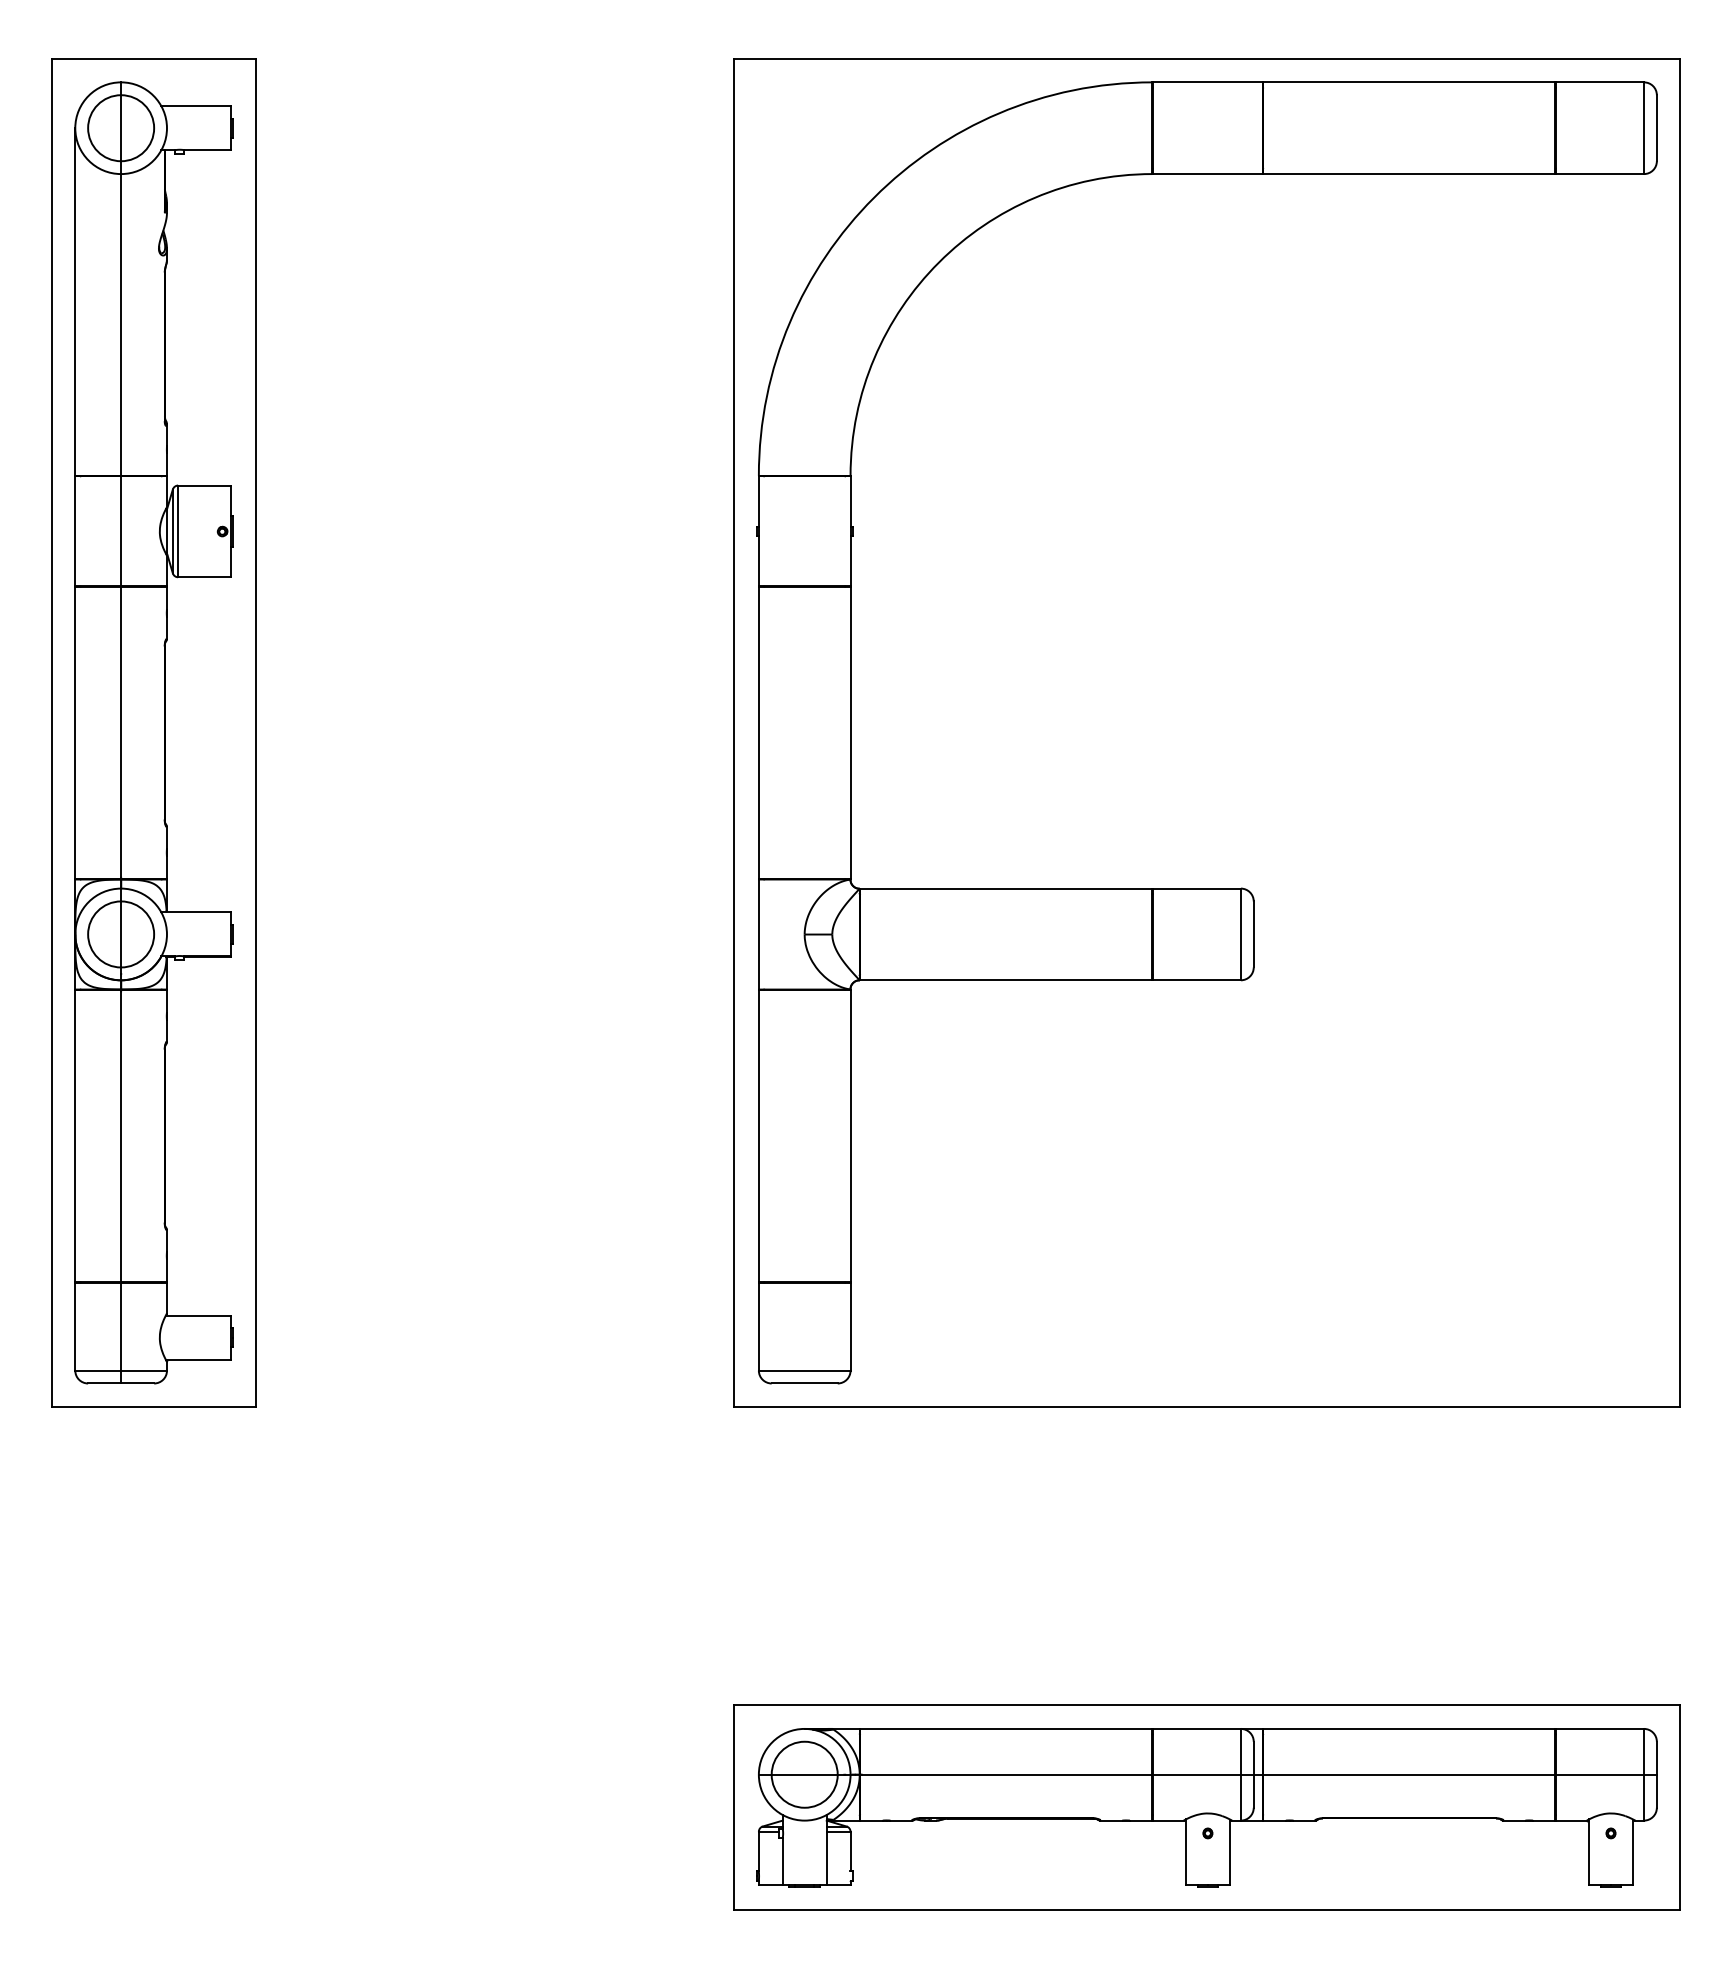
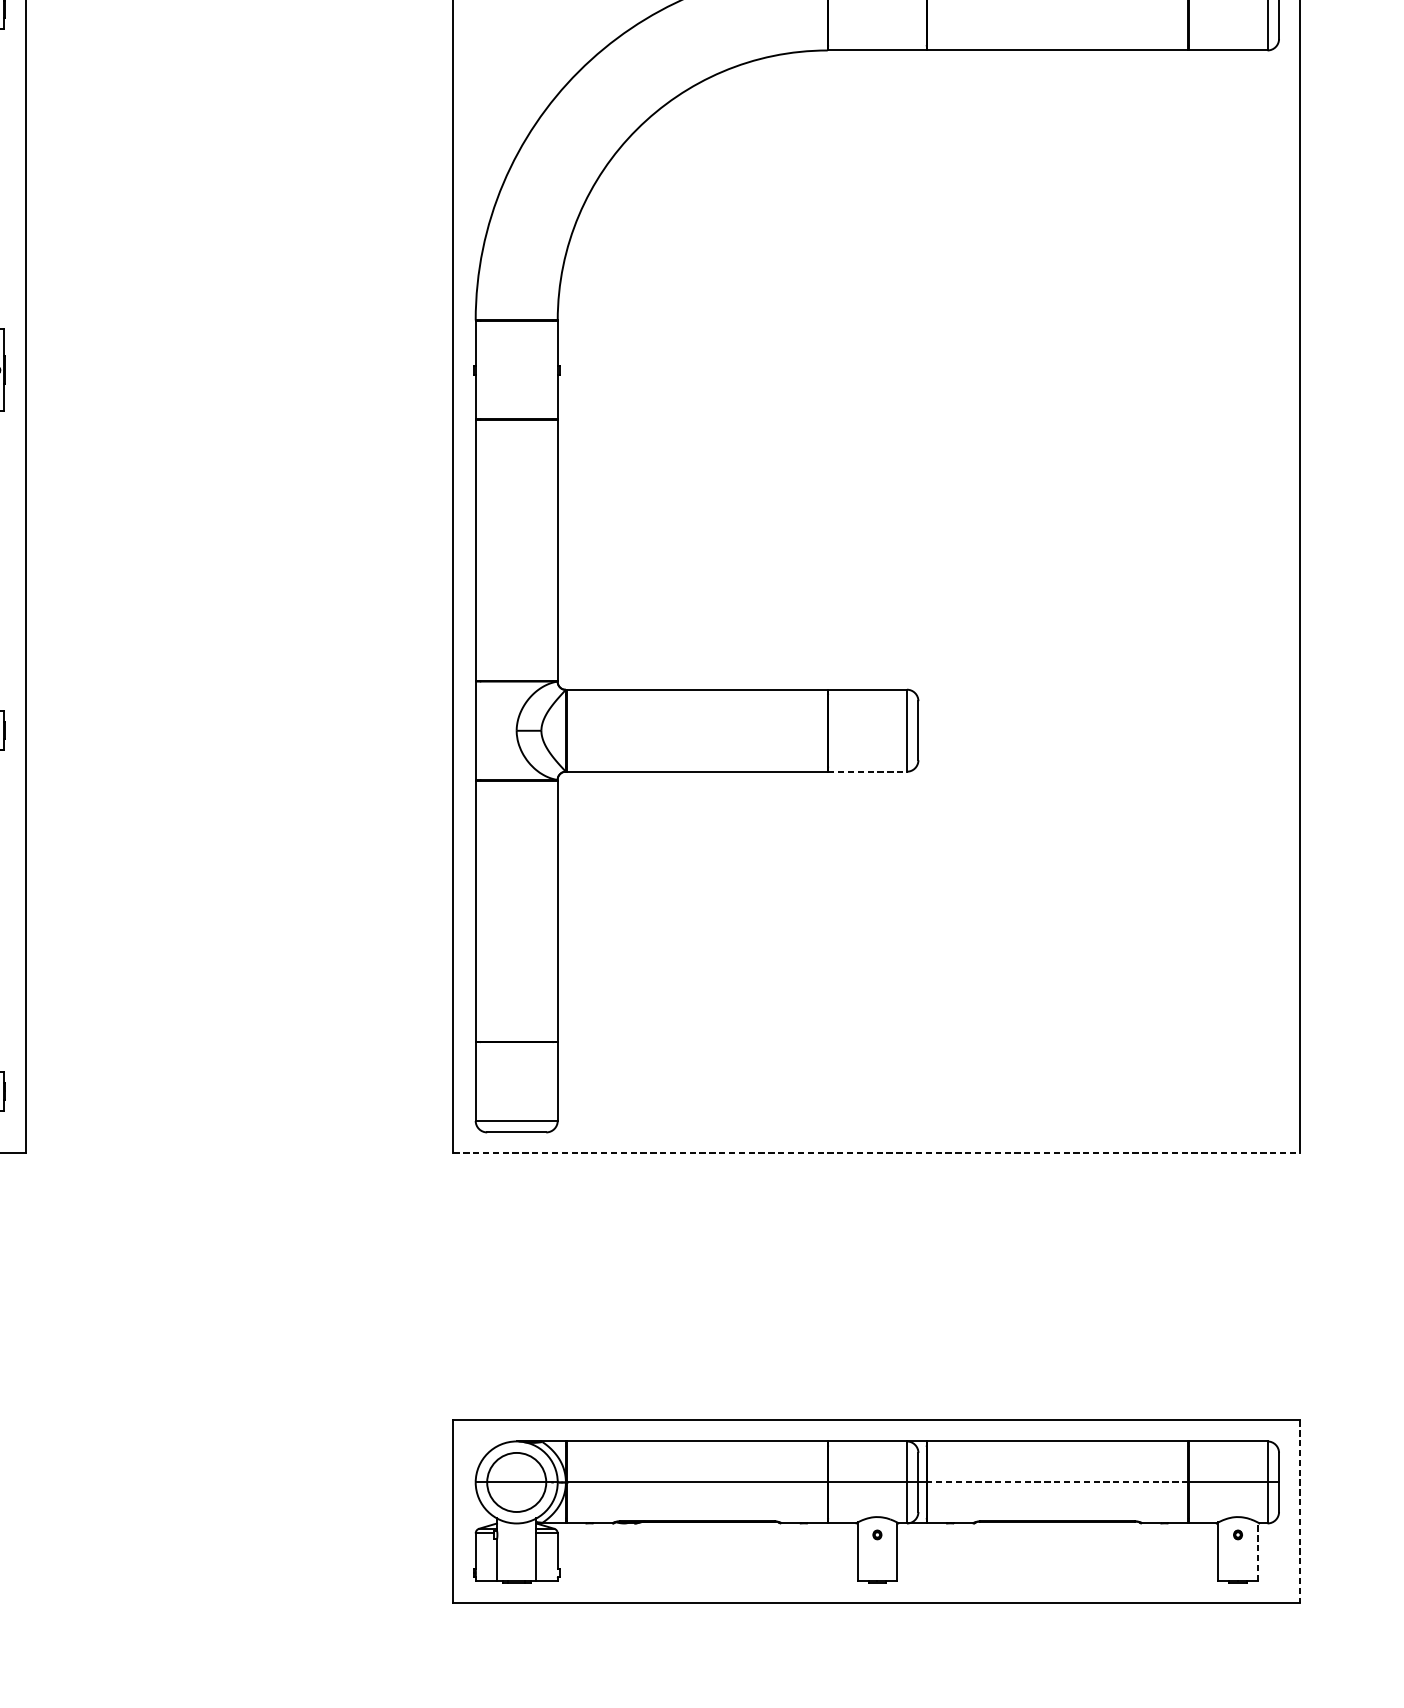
line: (1197, 980) -> (868, 771), solid -> dashed
line: (1207, 1406) -> (877, 1153), solid -> dashed
line: (1409, 1774) -> (1057, 1482), solid -> dashed
line: (1680, 1808) -> (1300, 1512), solid -> dashed
line: (1633, 1852) -> (1258, 1552), solid -> dashed

